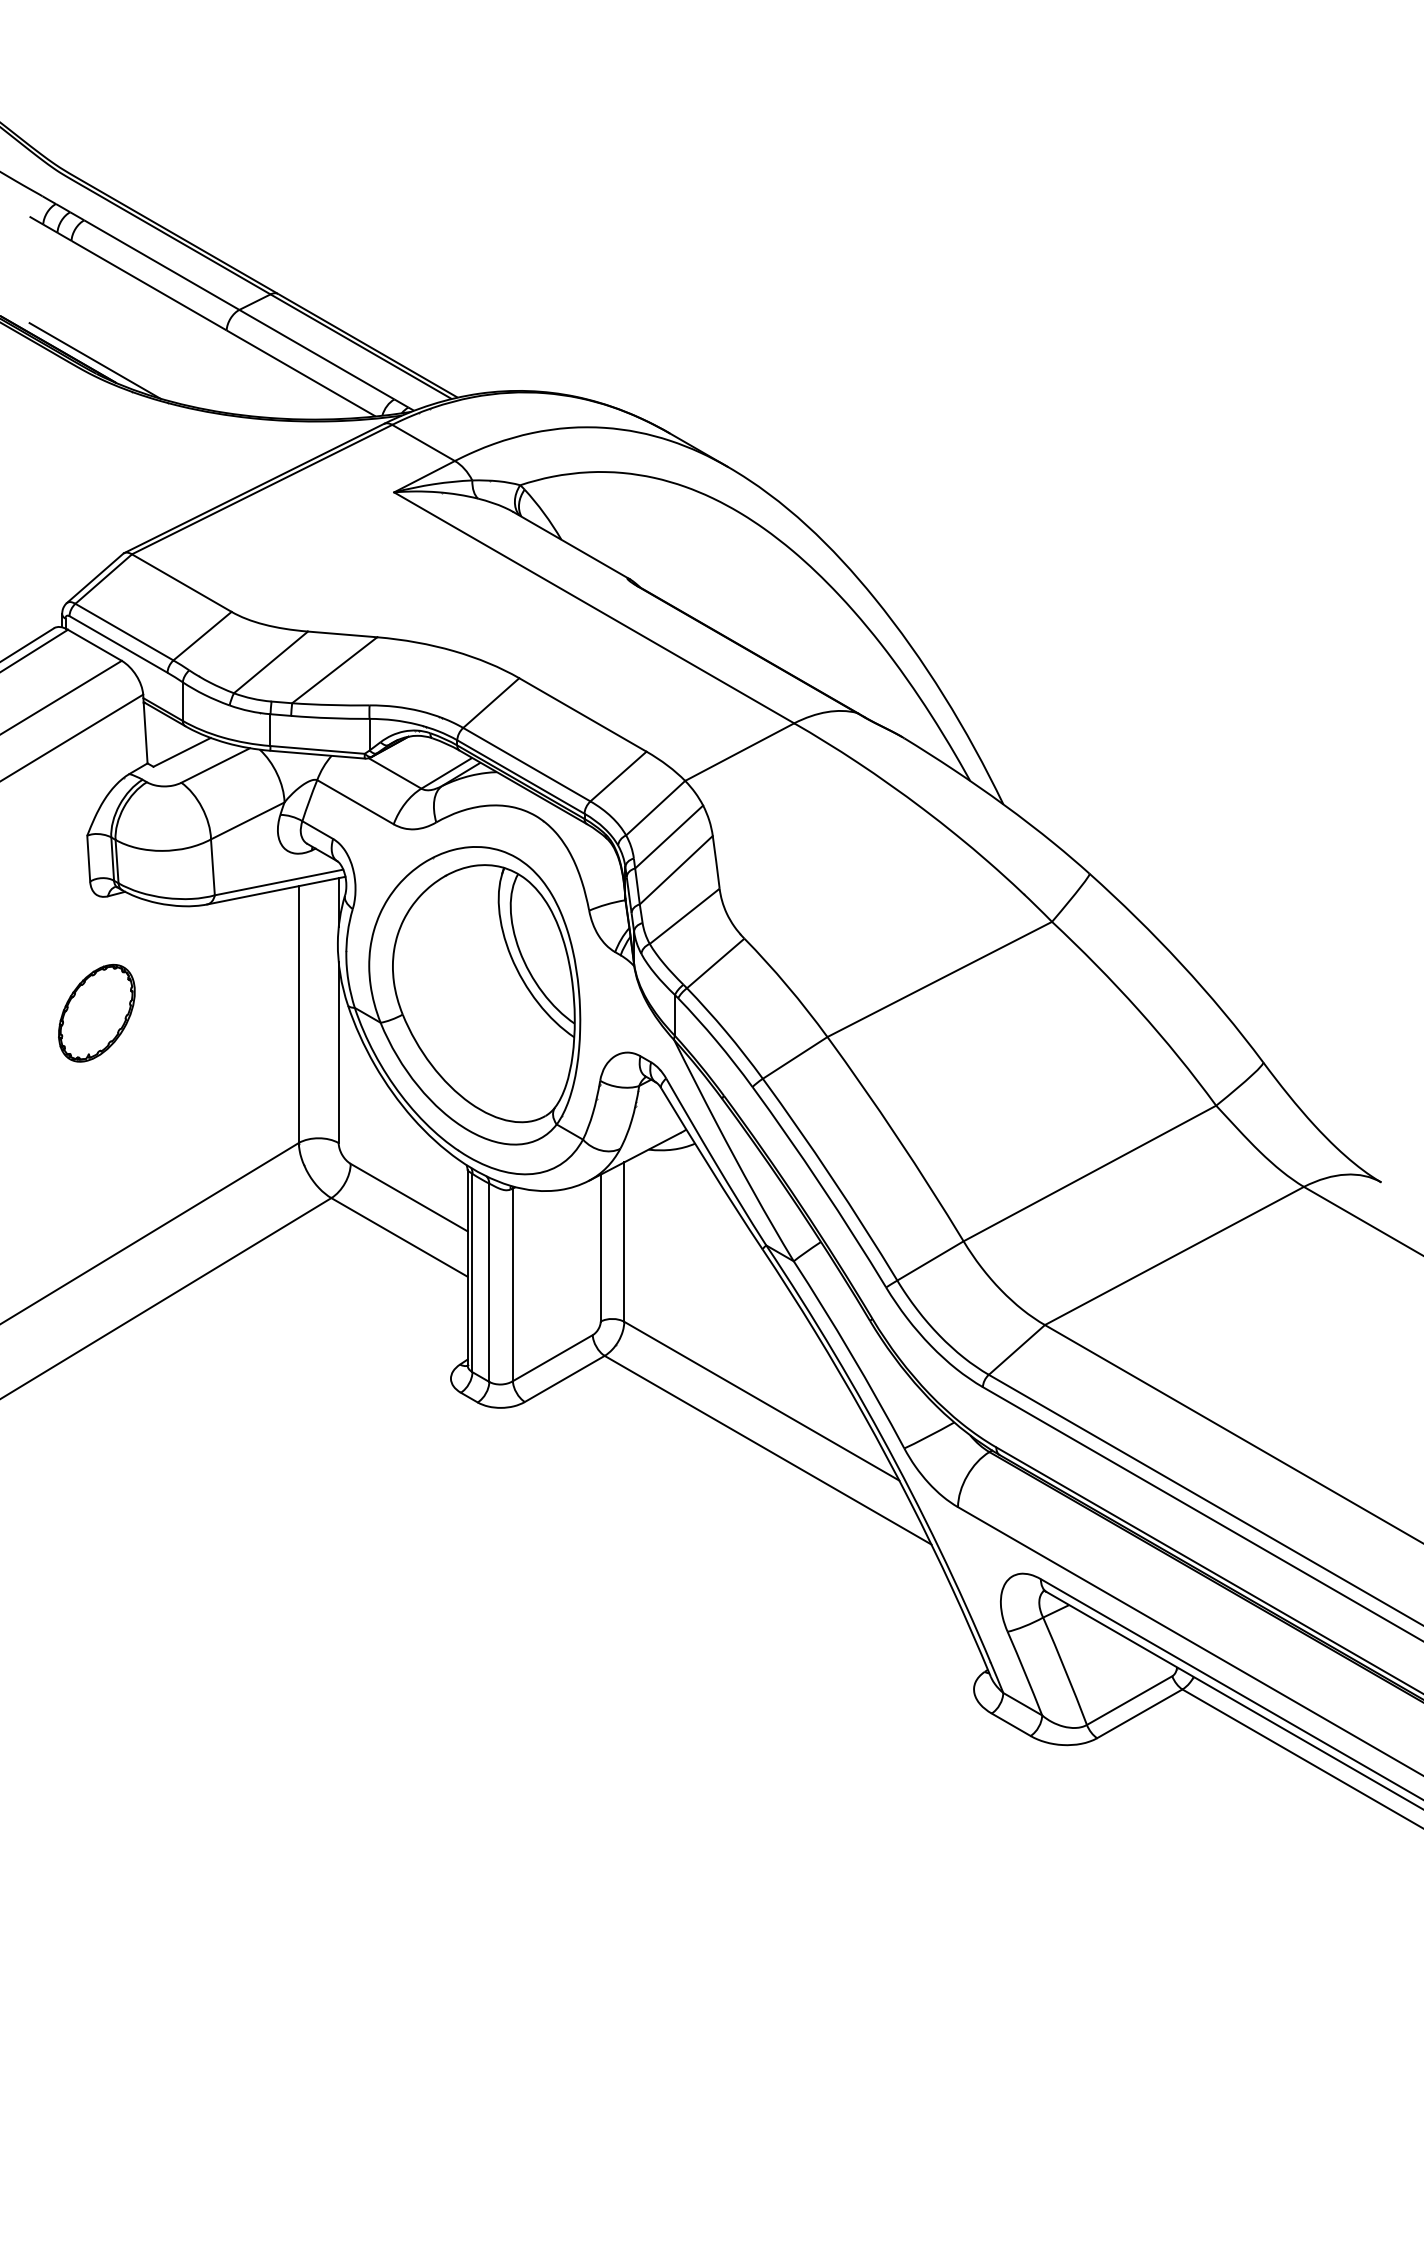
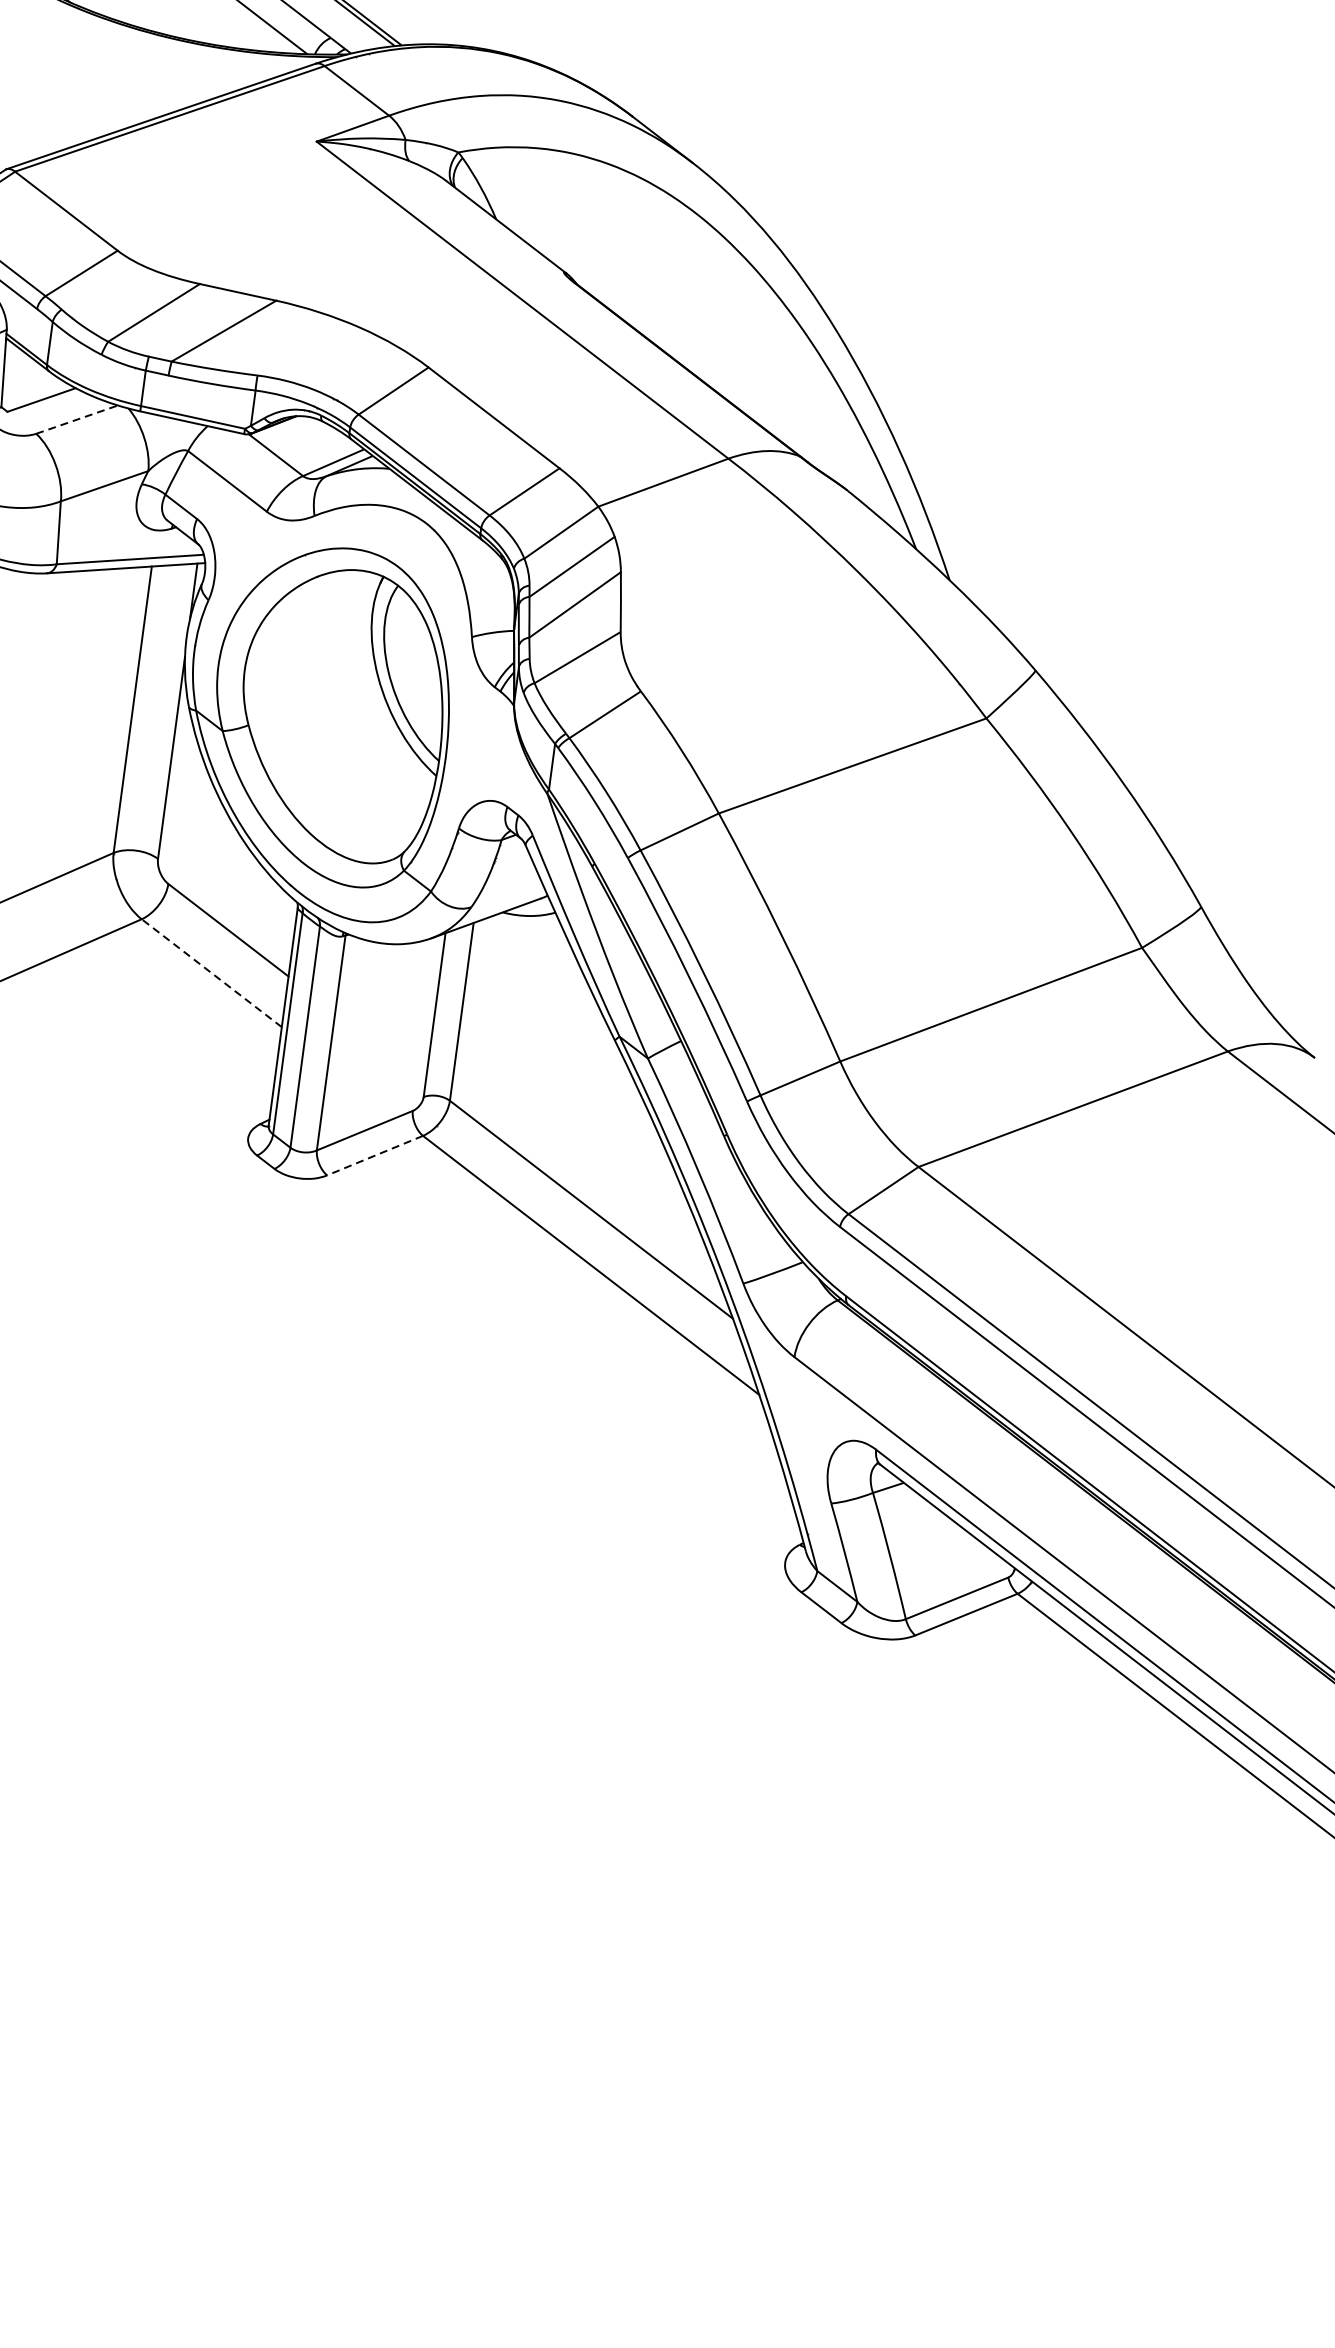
line: (216, 765) -> (77, 419), solid -> dashed
line: (399, 1237) -> (211, 973), solid -> dashed
line: (564, 1379) -> (374, 1156), solid -> dashed

